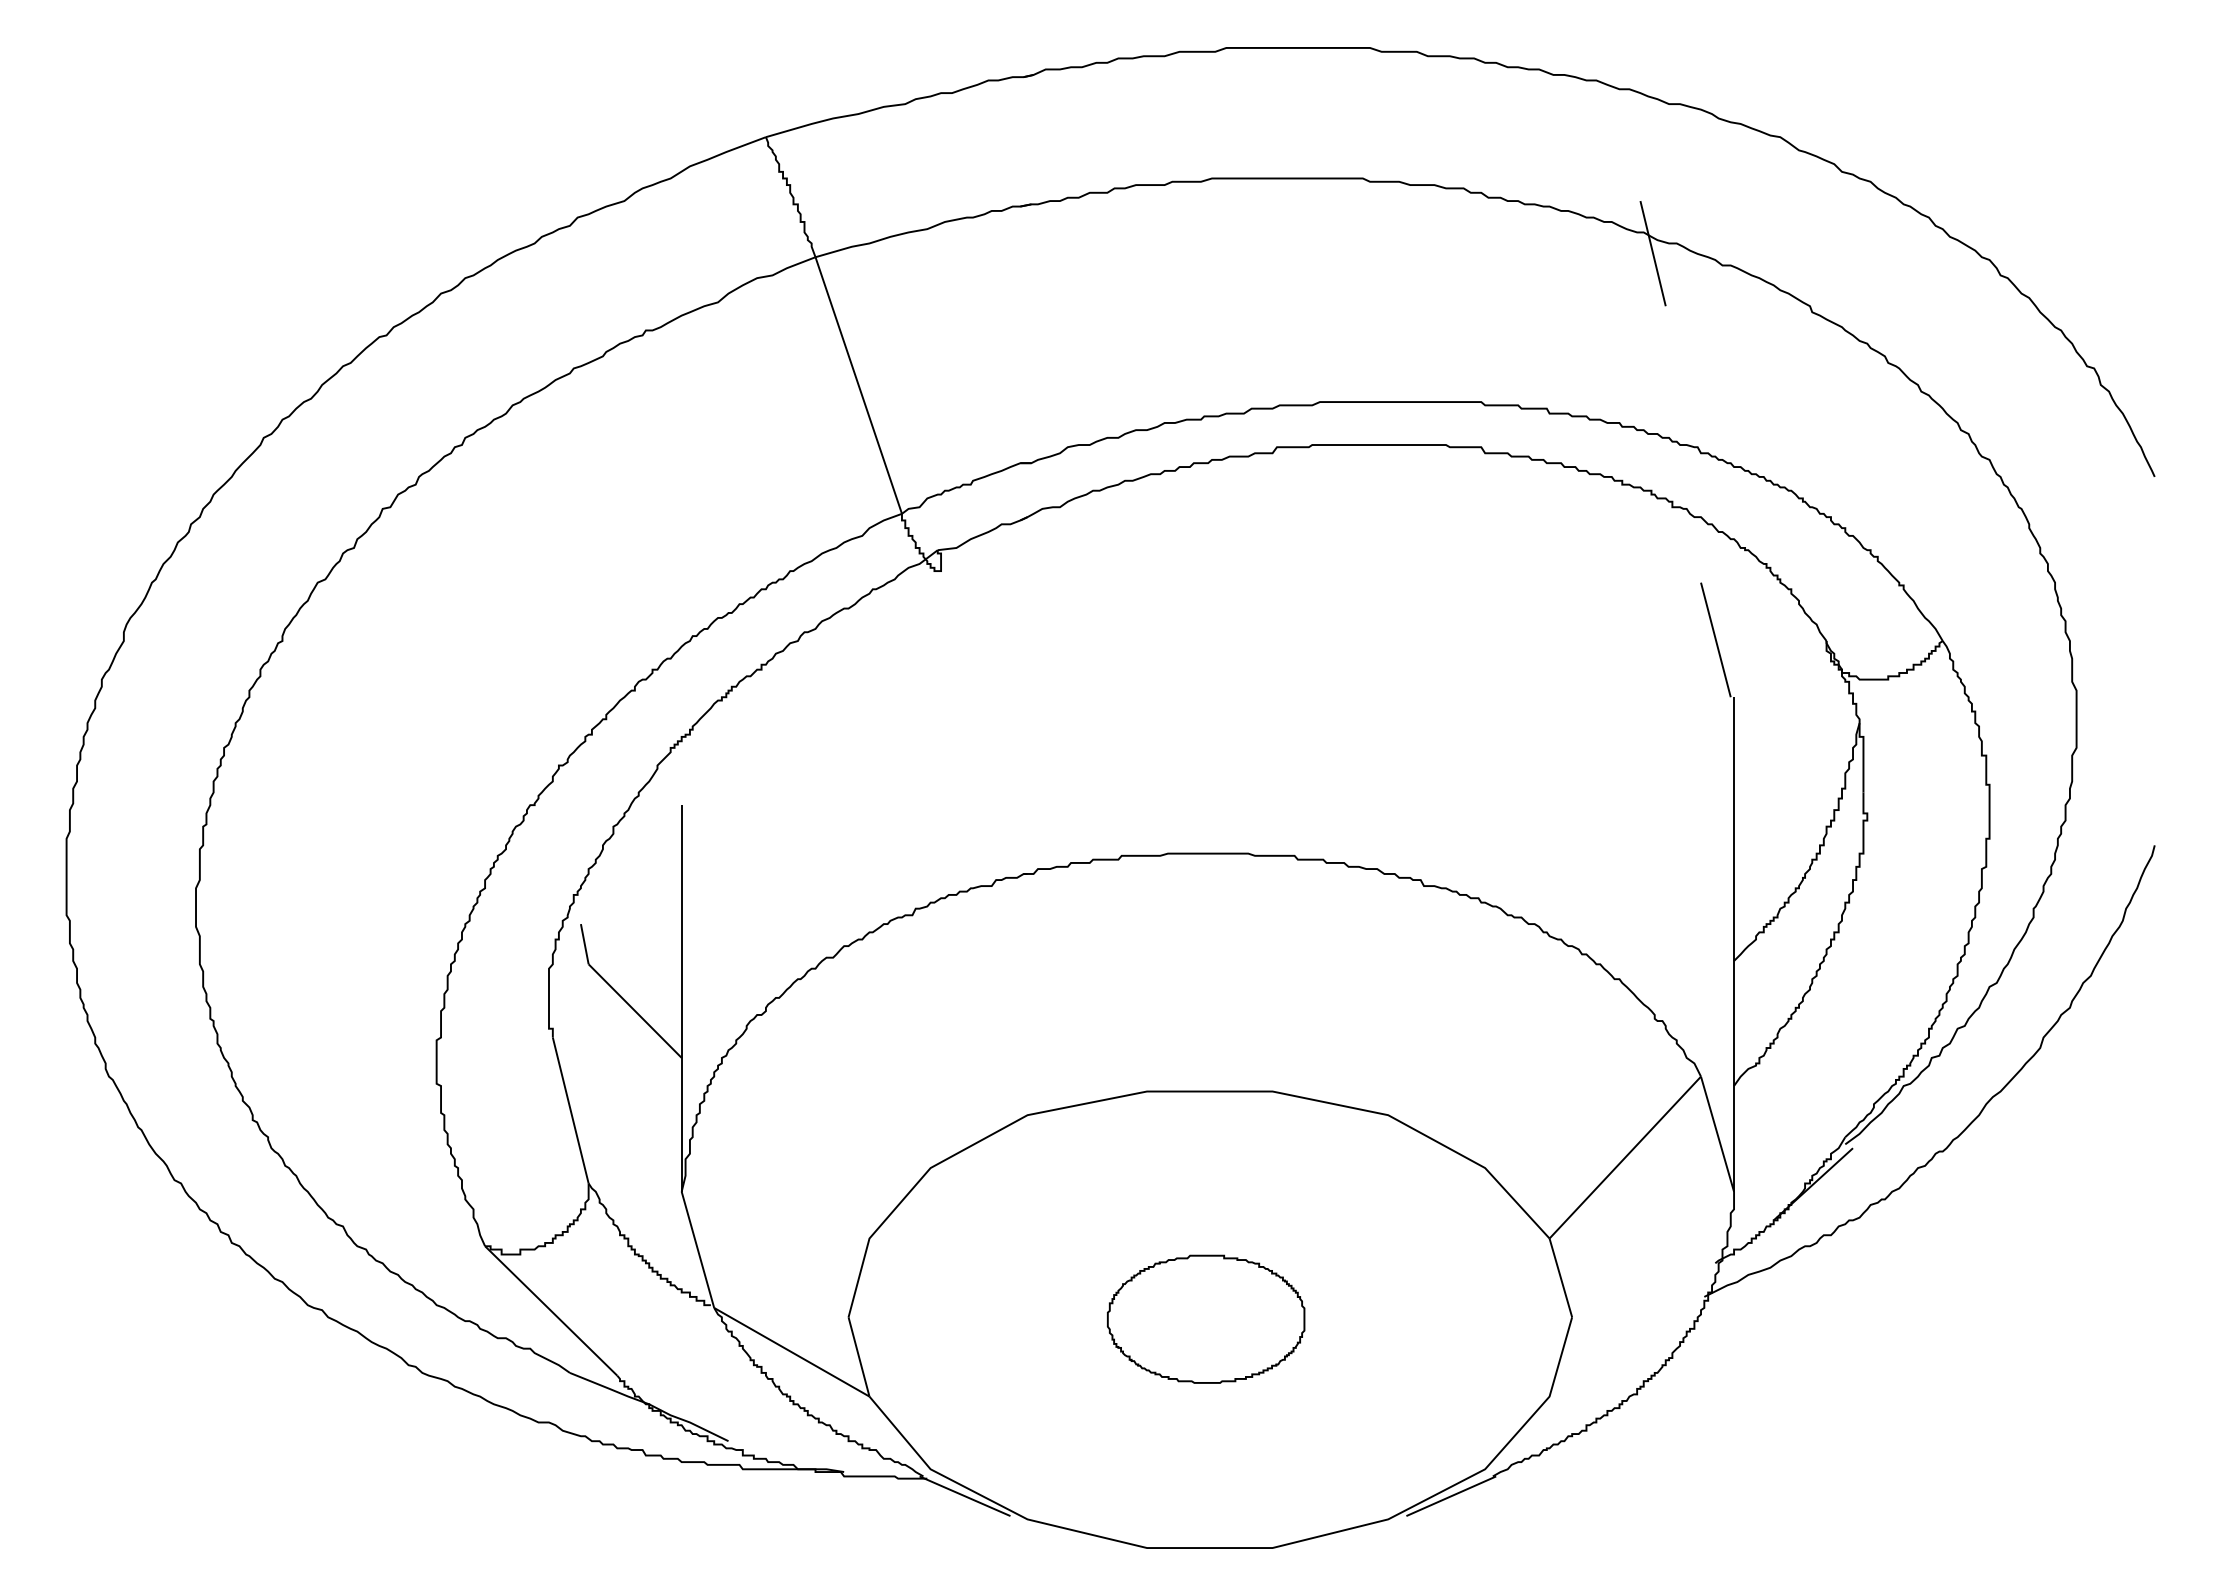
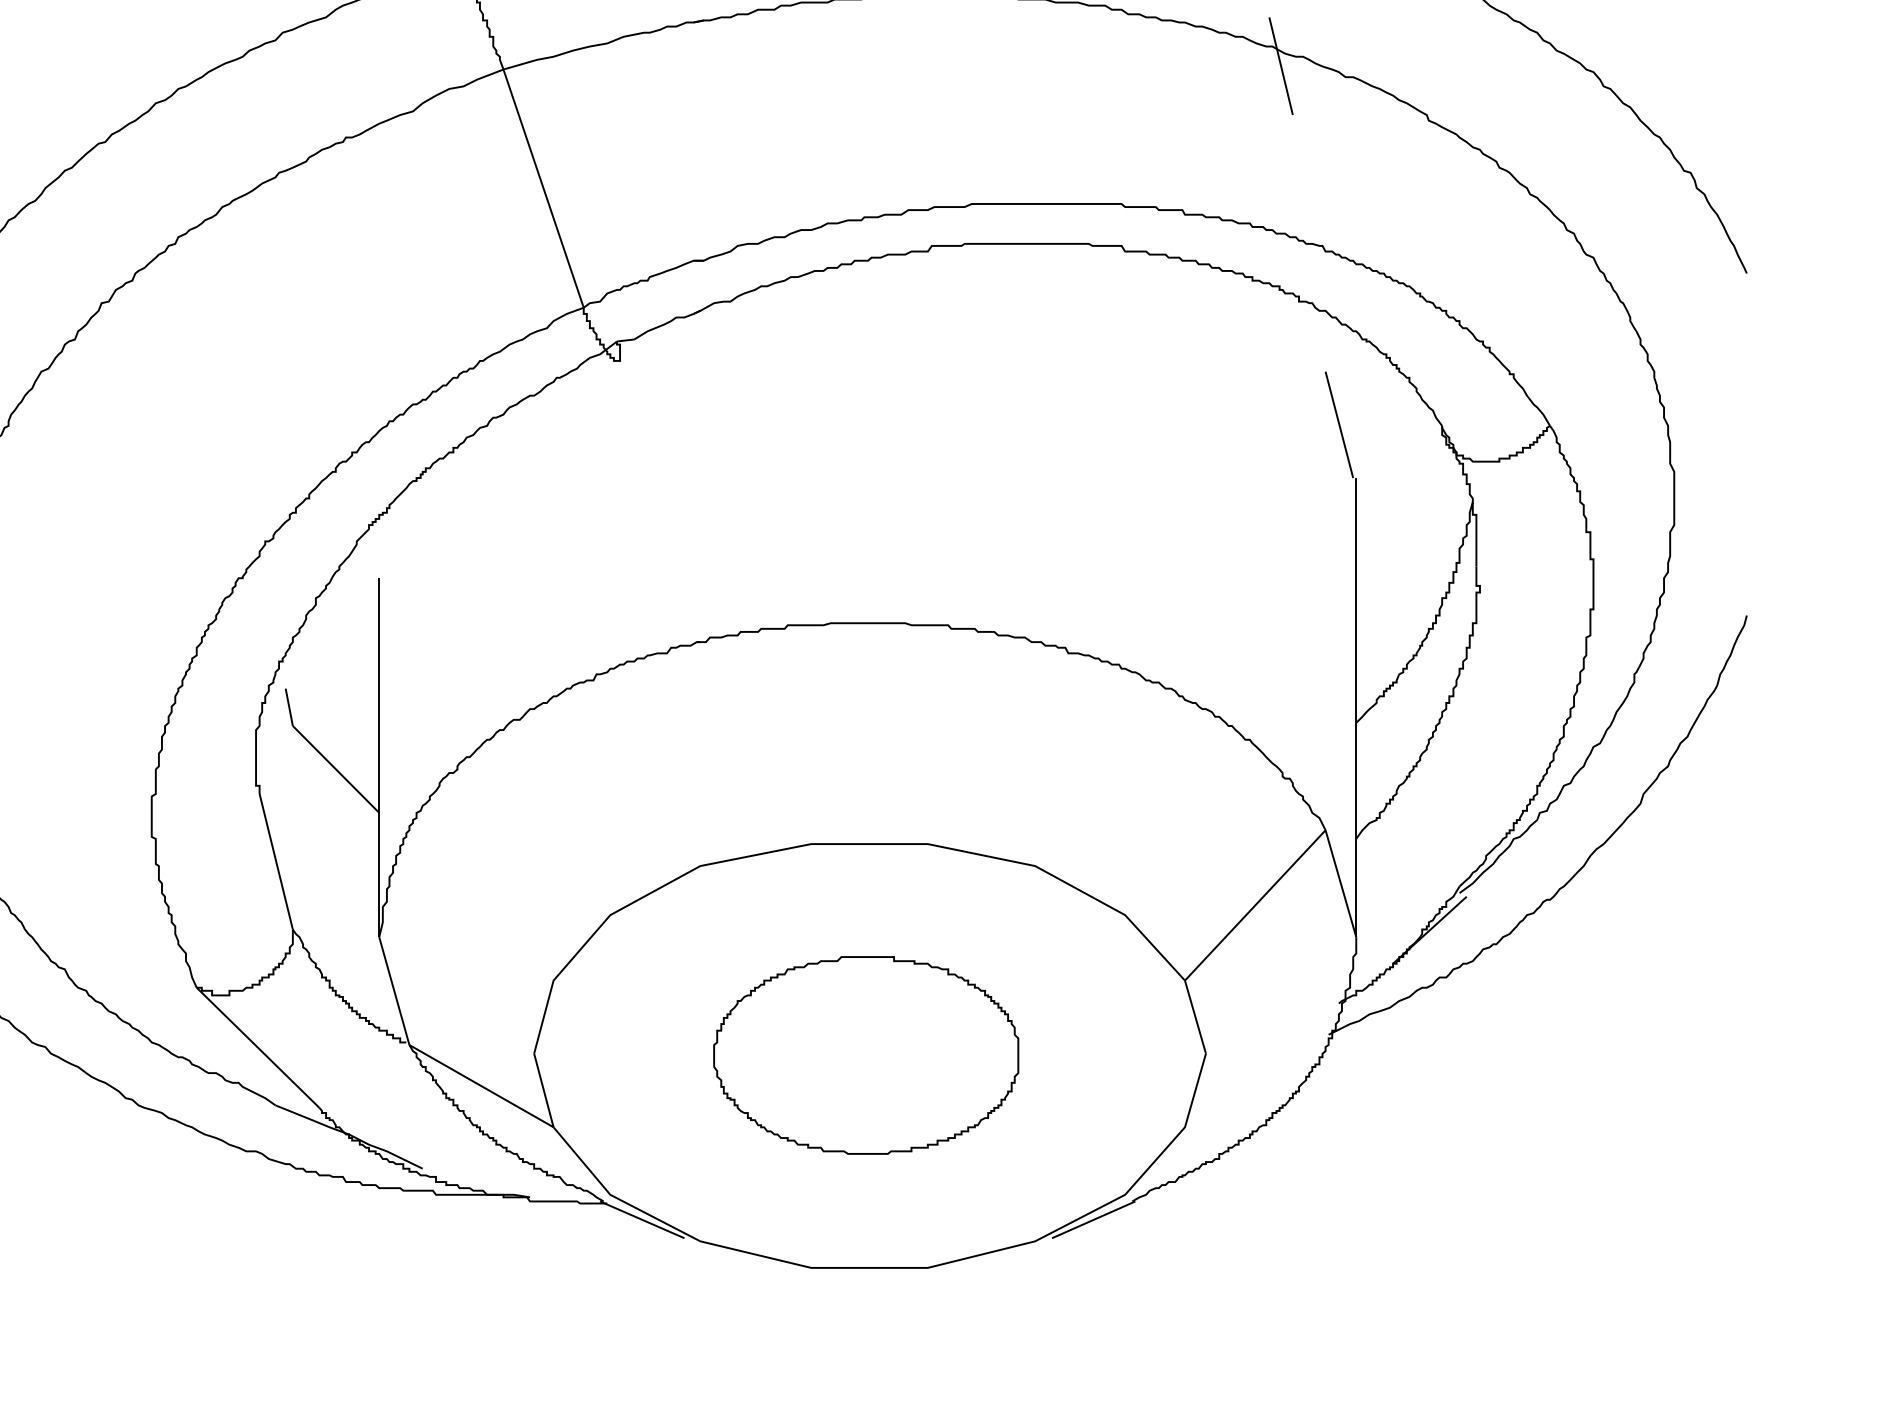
part: (1205, 1319) -> (865, 1055), size x1.67

